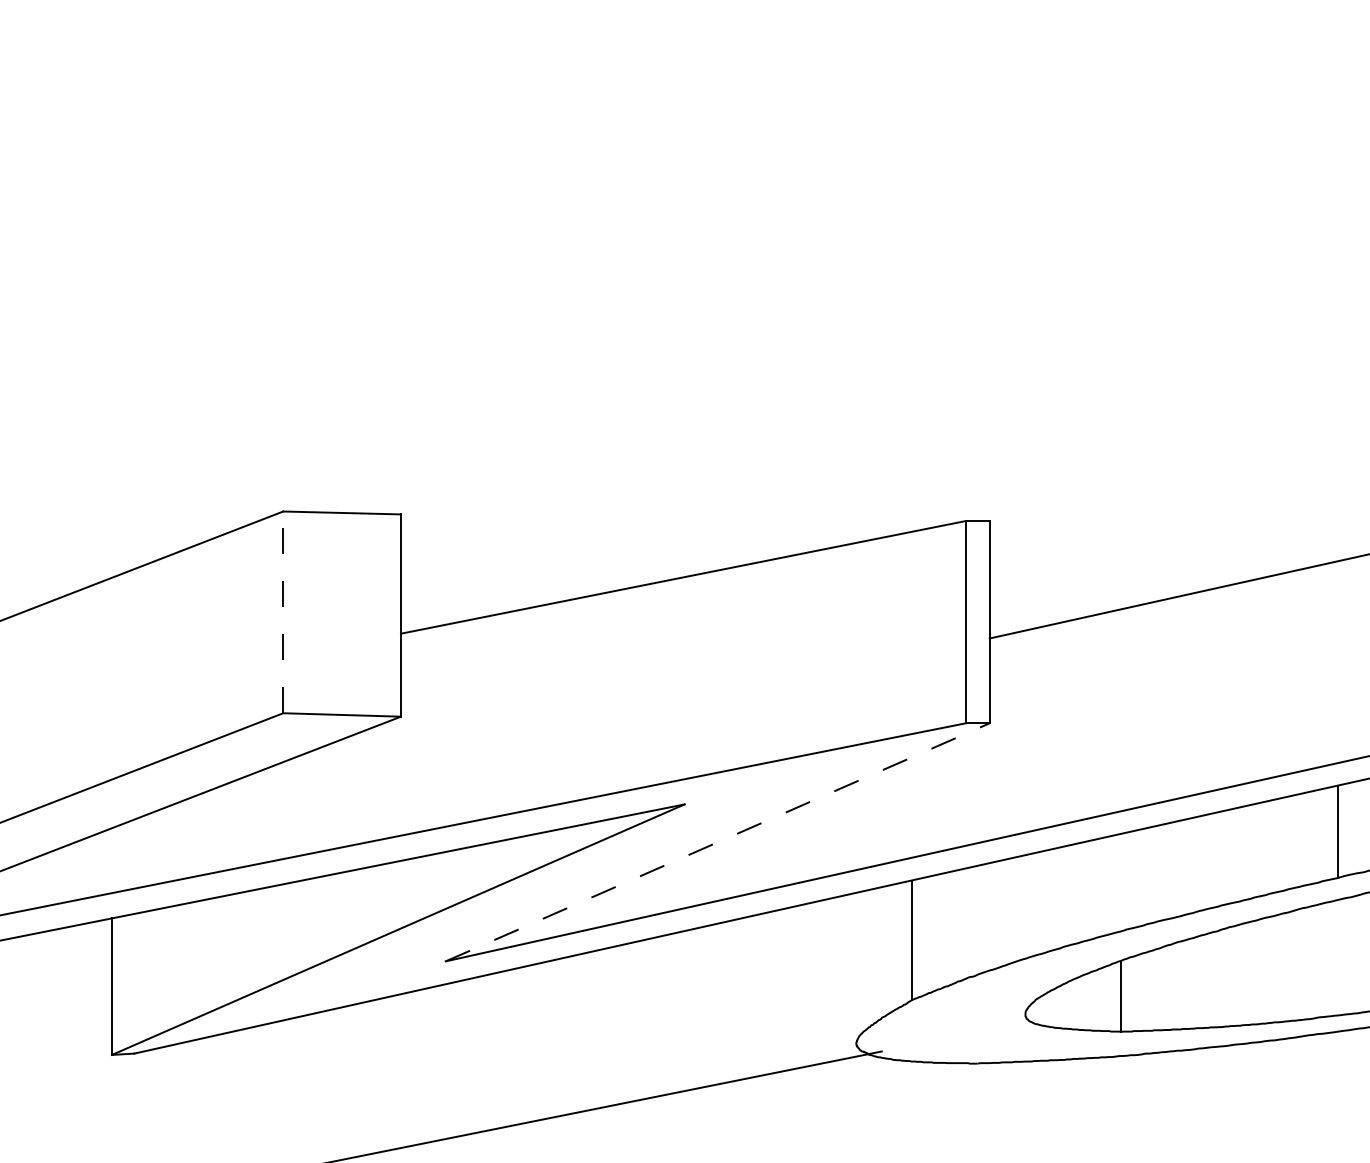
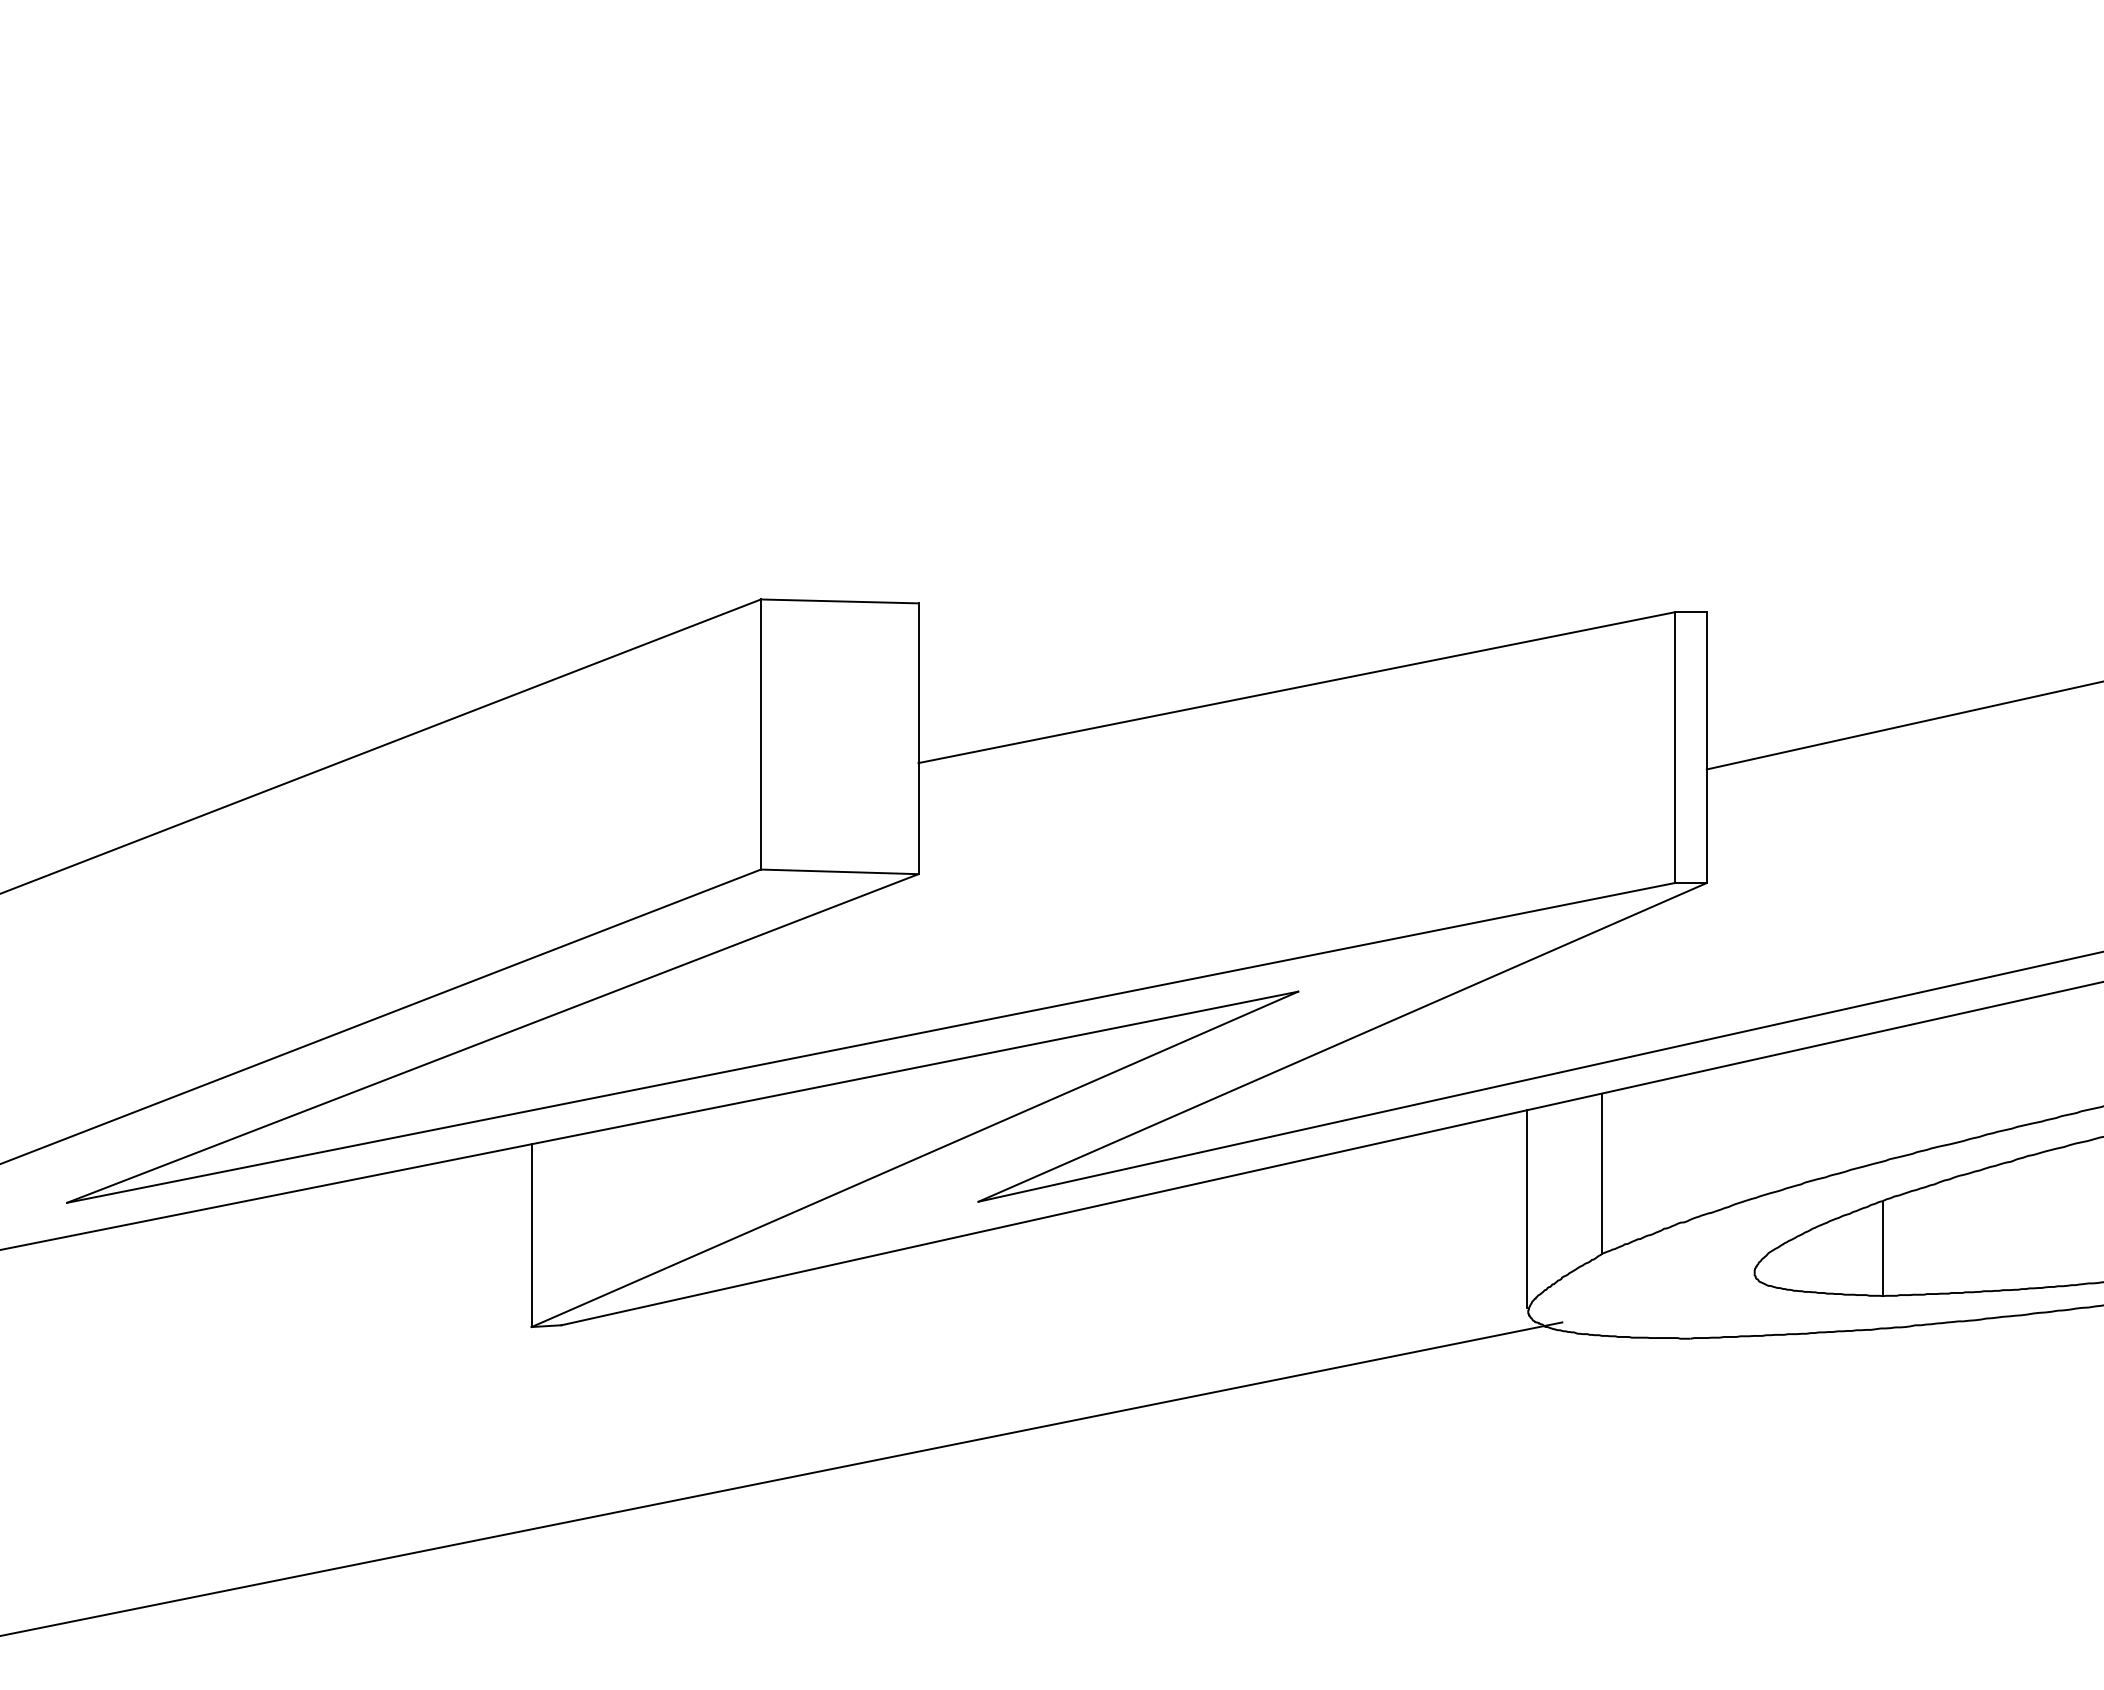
line: (282, 612) -> (760, 734), dashed -> solid
line: (718, 842) -> (1343, 1042), dashed -> solid
line: (855, 966) -> (1527, 1208), added

